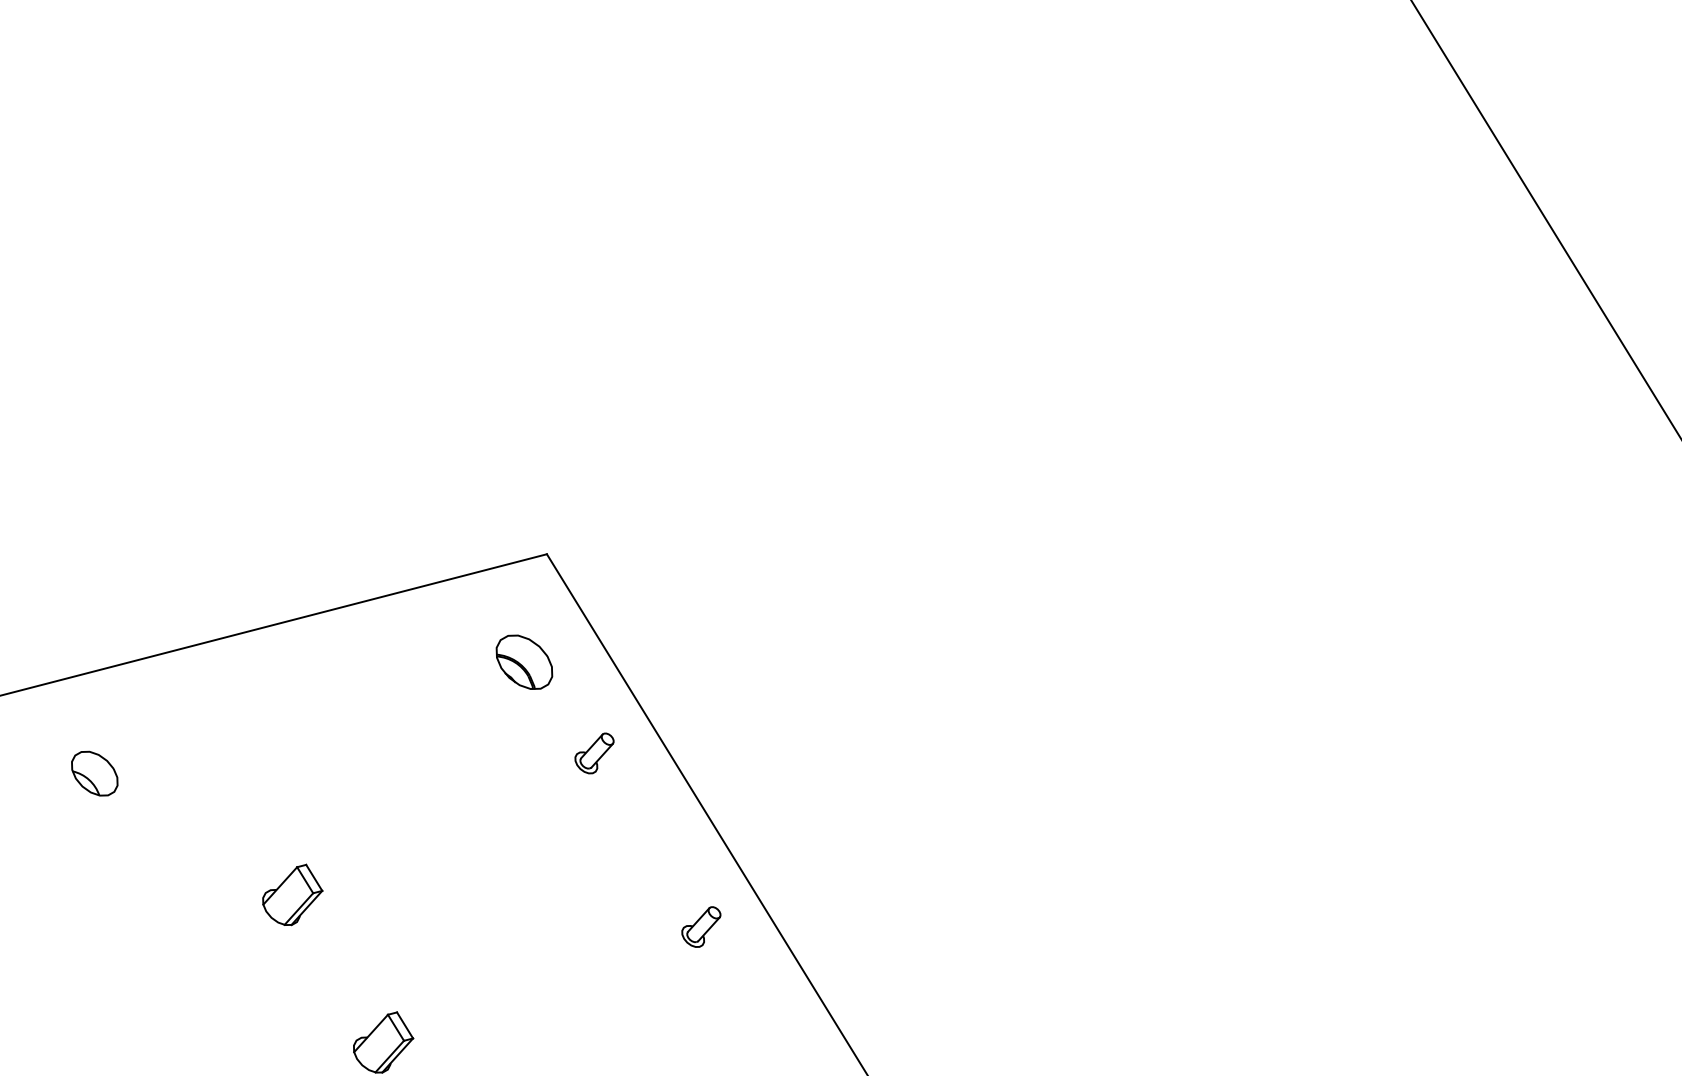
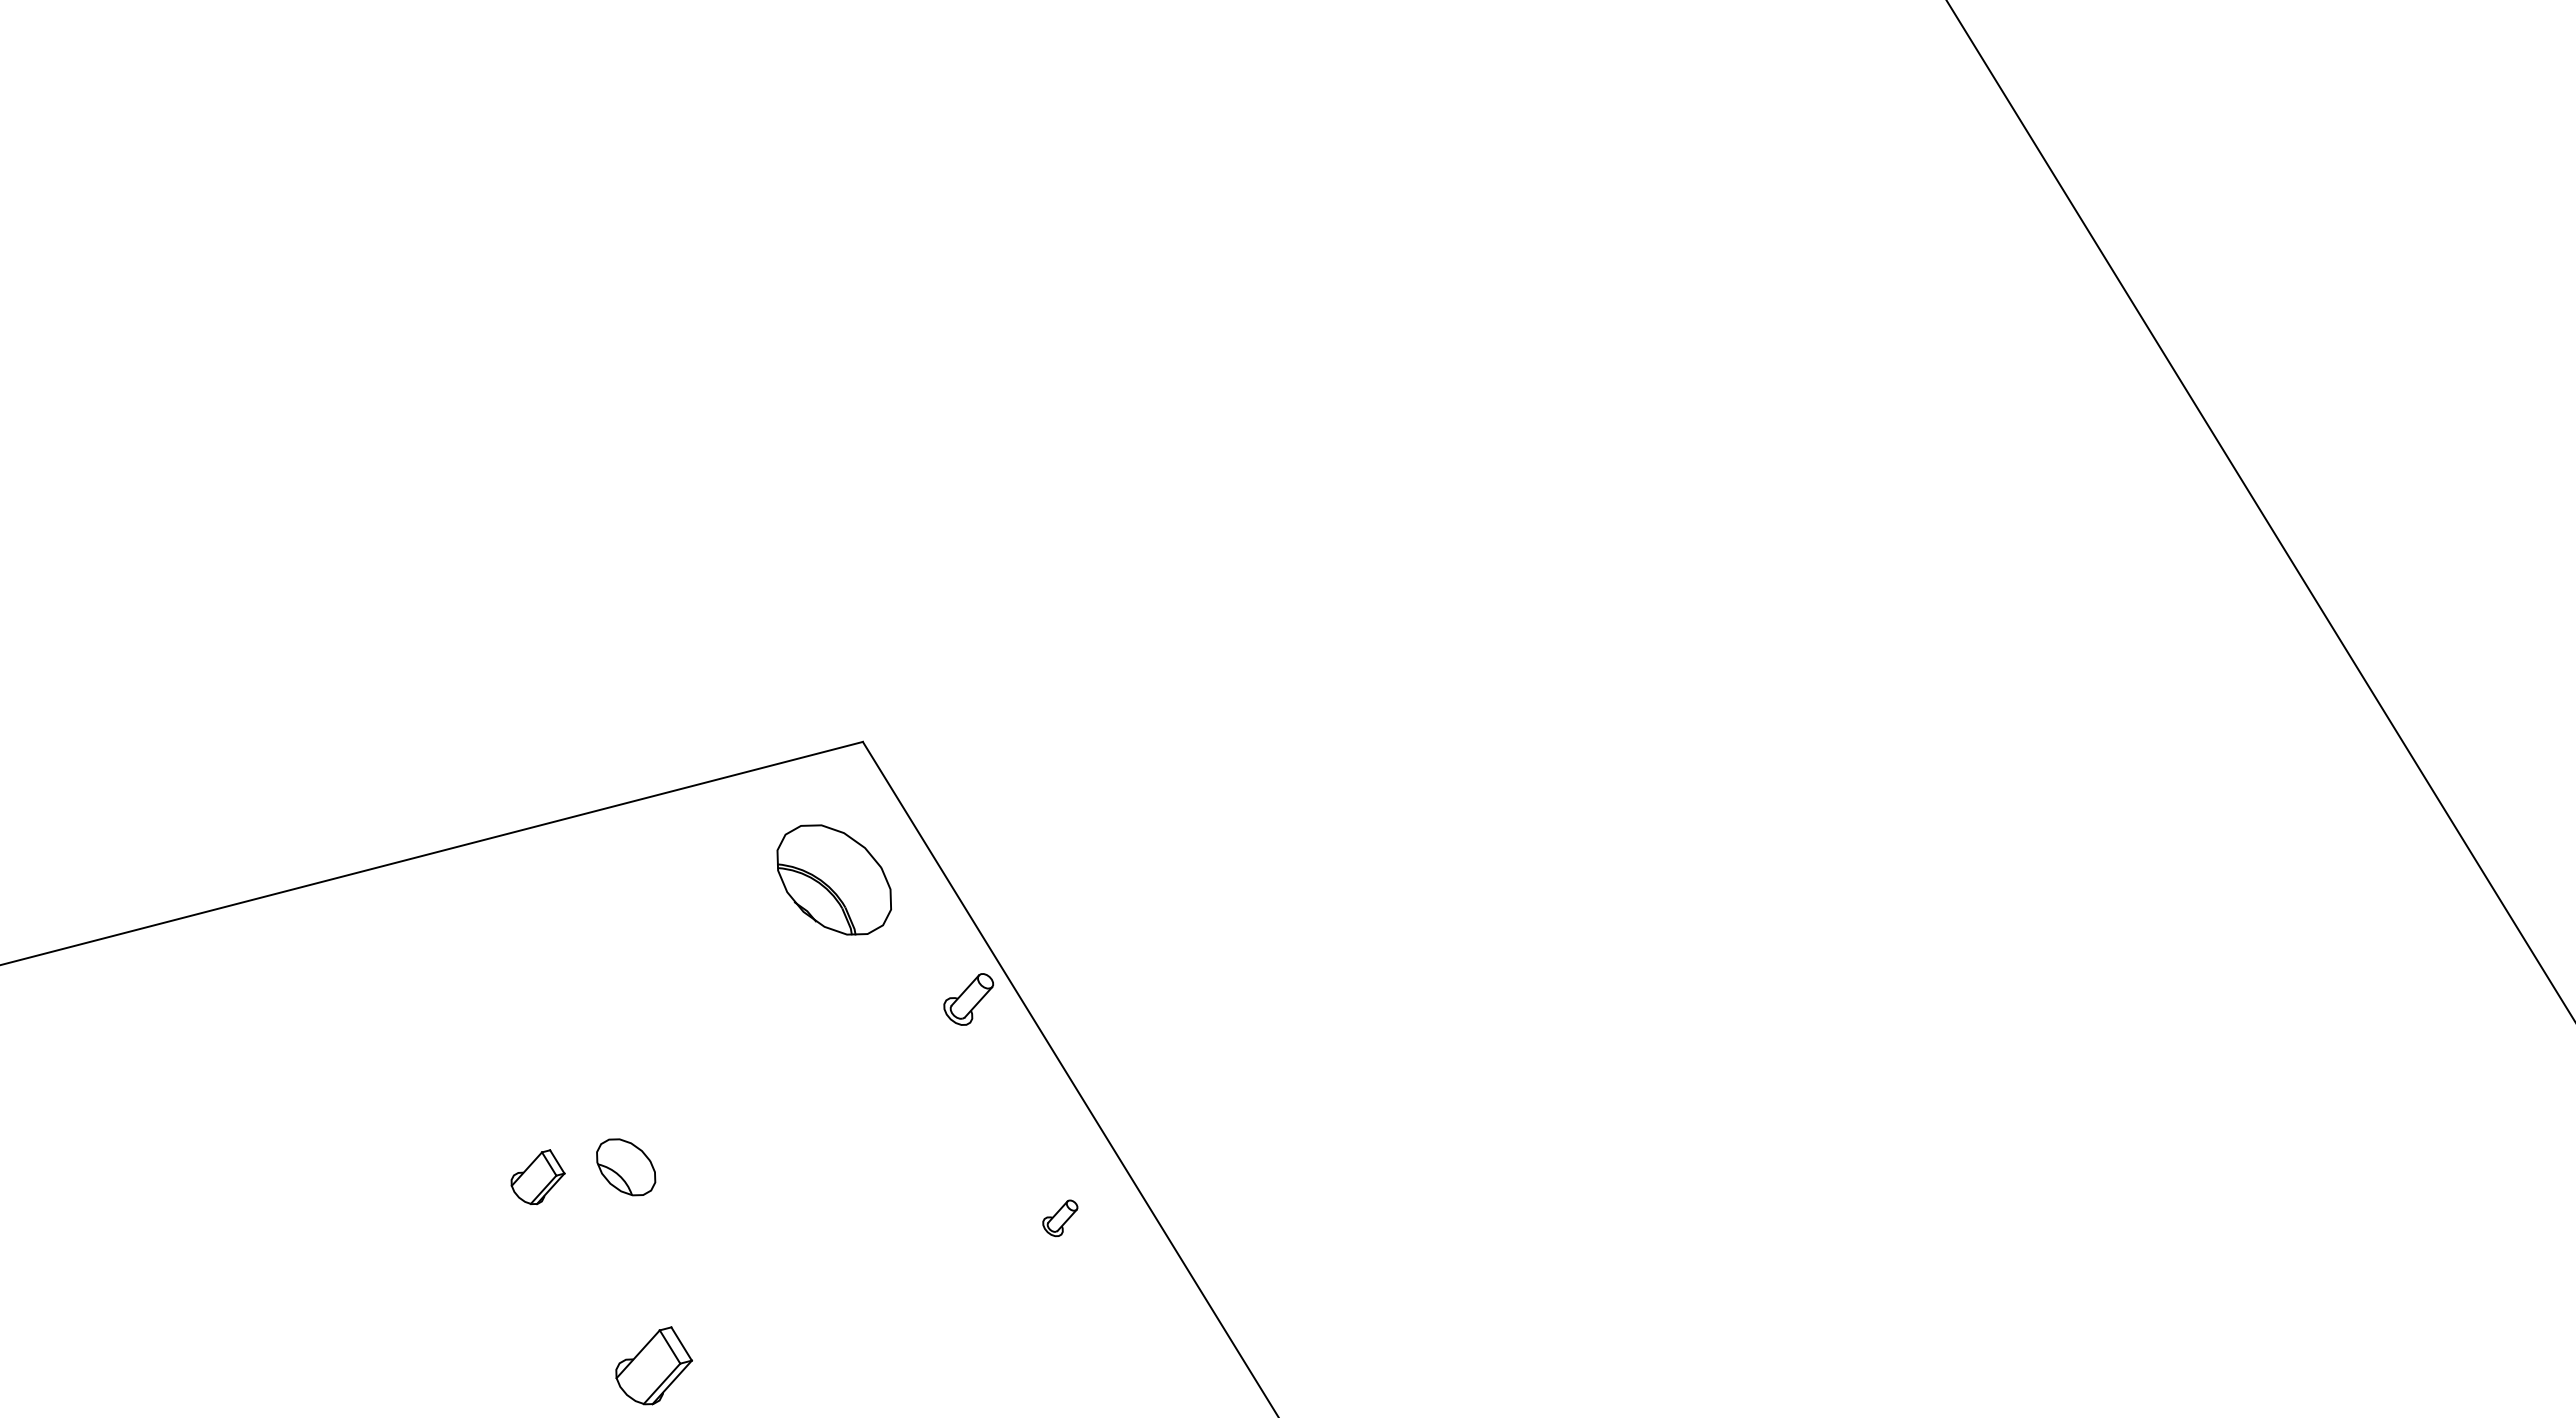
part: (523, 661) -> (833, 879), size x1.6
part: (594, 753) -> (968, 999), moved
part: (95, 773) -> (626, 1167), moved
part: (292, 894) -> (537, 1176), size x0.7
part: (701, 927) -> (1060, 1218), size x0.7

